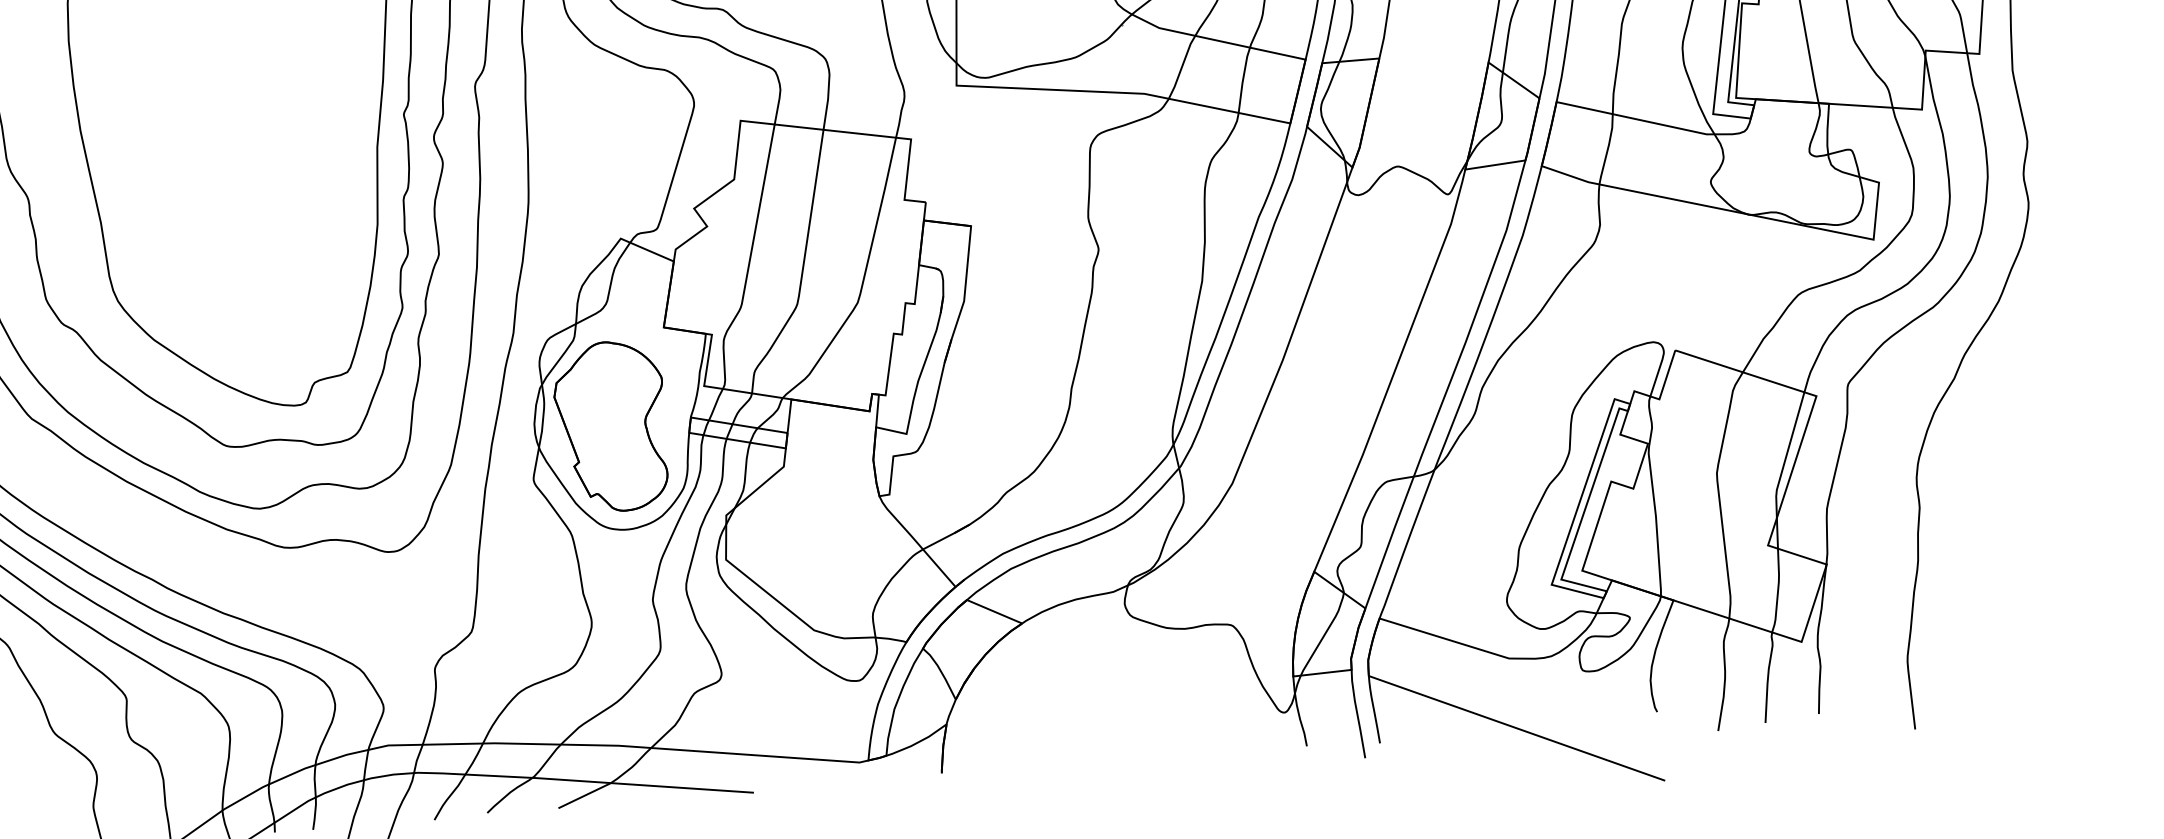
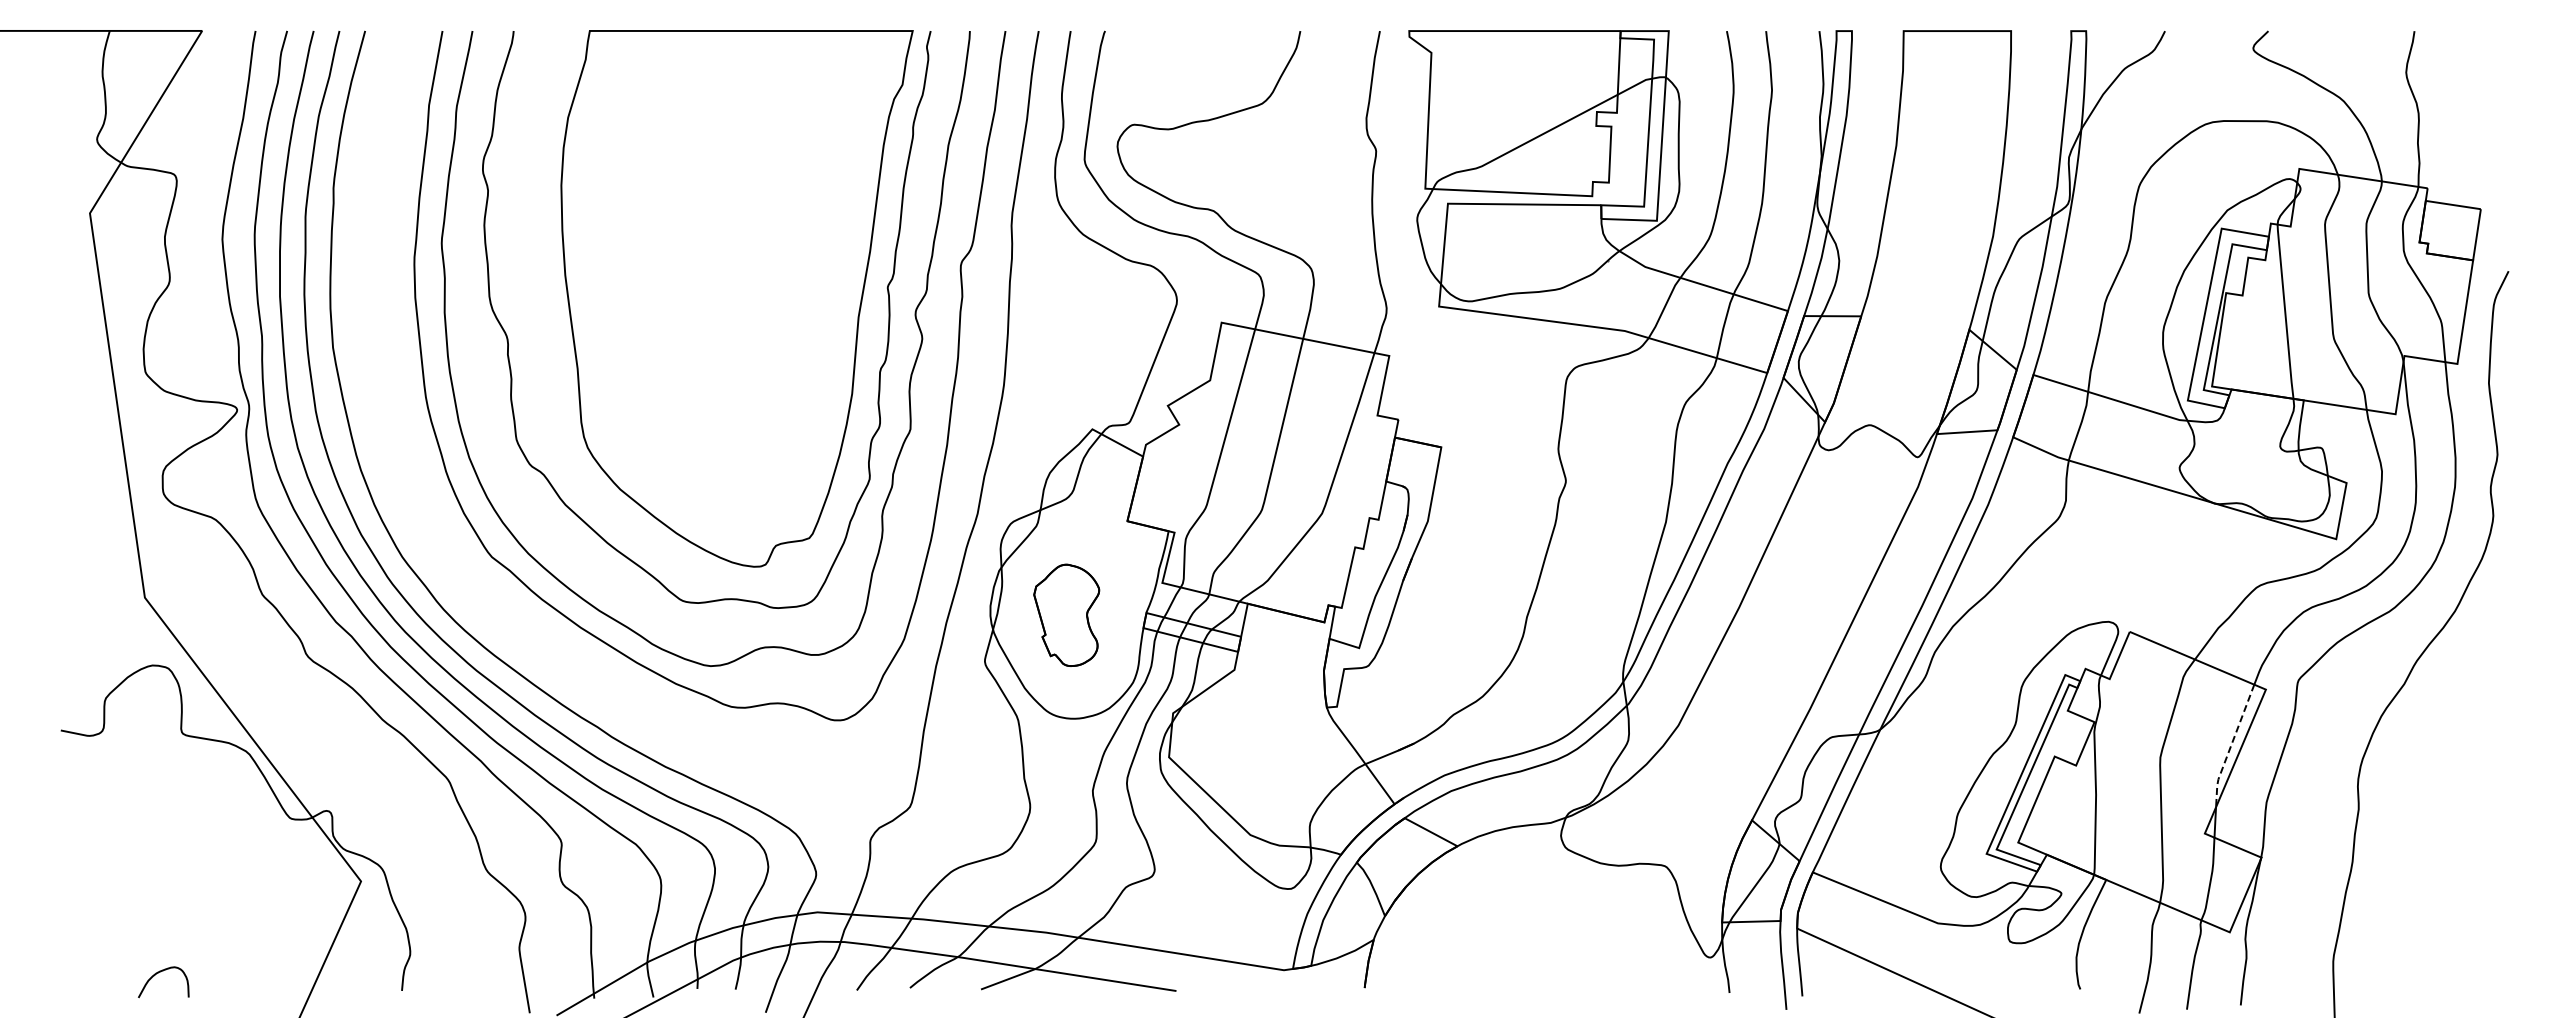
part: (611, 427) -> (1066, 615), size x0.6
line: (1786, 456) -> (2230, 746), solid -> dashed

